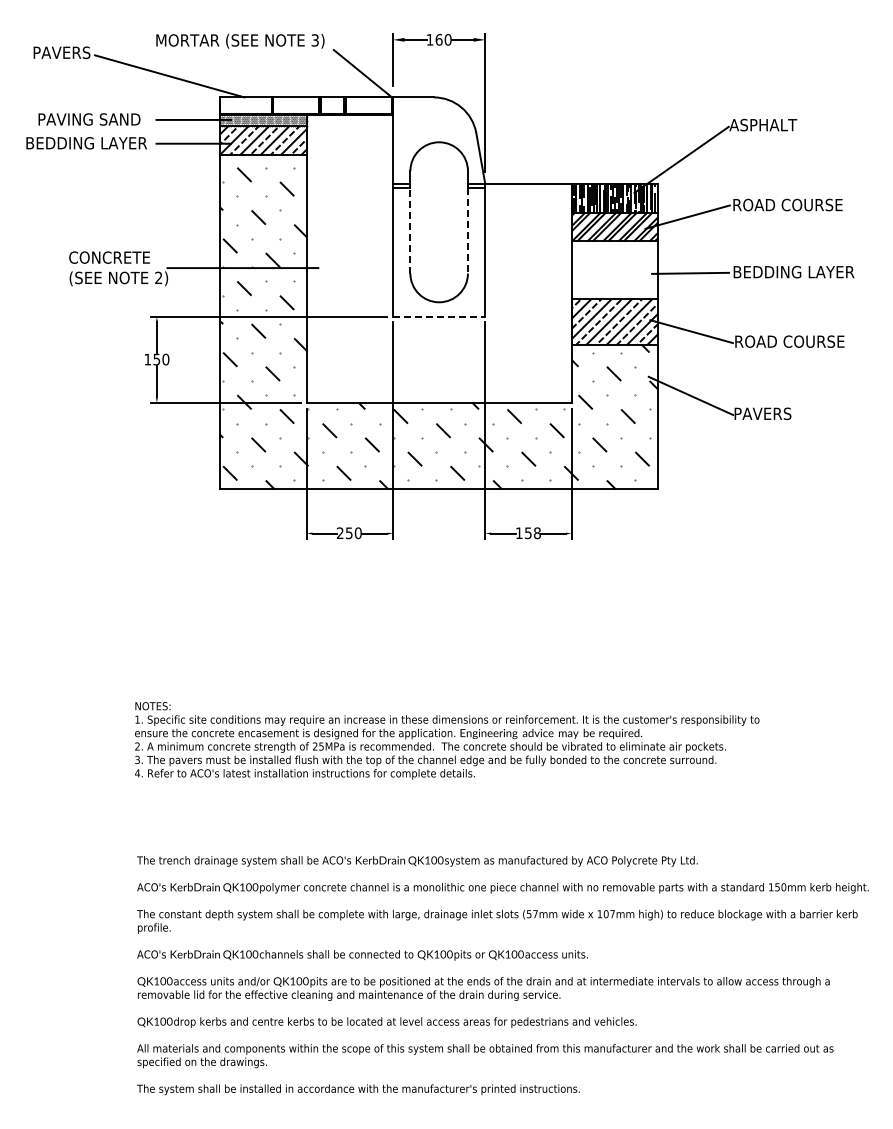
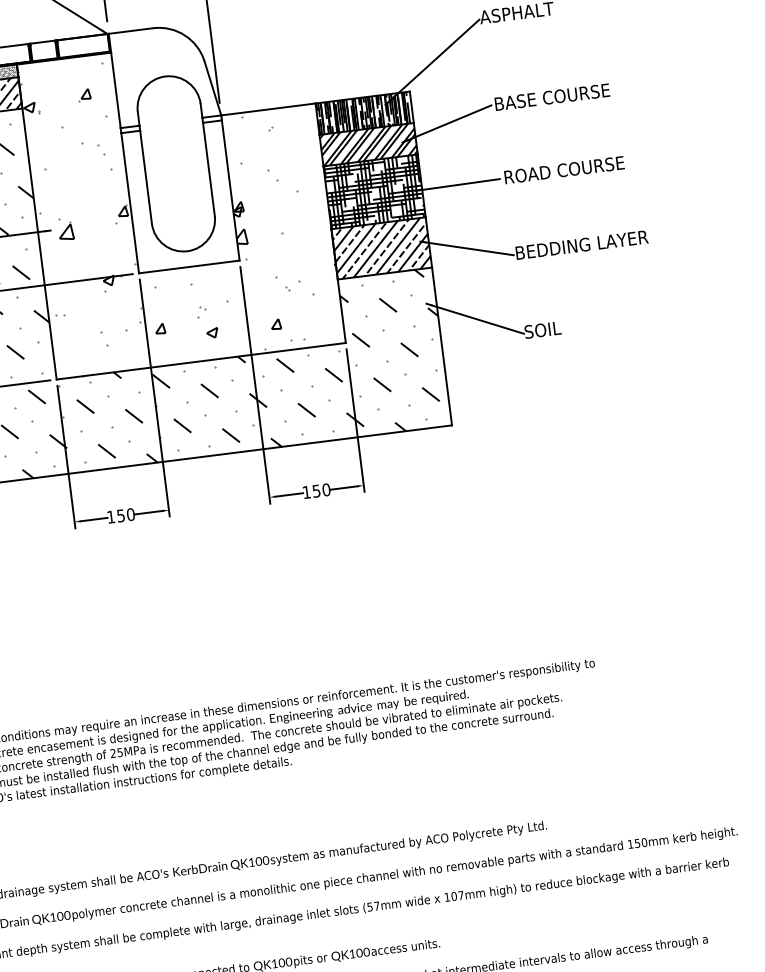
text: (788, 204) -> (555, 96), ROAD COURSE -> BASE COURSE
line: (410, 230) -> (146, 176), dashed -> solid
line: (467, 230) -> (208, 168), dashed -> solid
hatch: (439, 262) -> (182, 207), added
hatch: (614, 269) -> (374, 191), added
text: (794, 271) -> (571, 168), BEDDING LAYER -> ROAD COURSE
line: (439, 316) -> (189, 266), dashed -> solid
text: (795, 341) -> (581, 244), ROAD COURSE -> BEDDING LAYER
text: (762, 413) -> (555, 328), PAVERS -> SOIL
text: (339, 532) -> (110, 516), 250 -> 150
text: (536, 532) -> (325, 489), 158 -> 150

